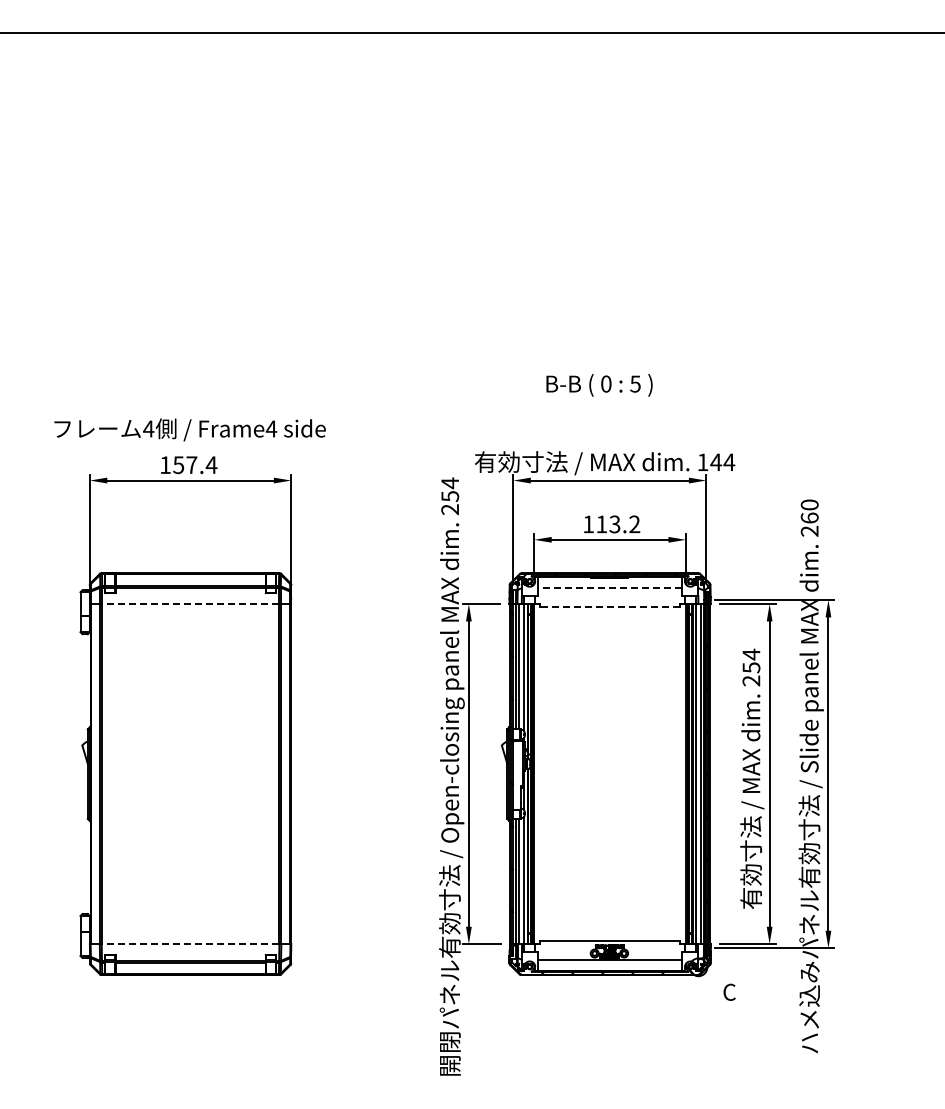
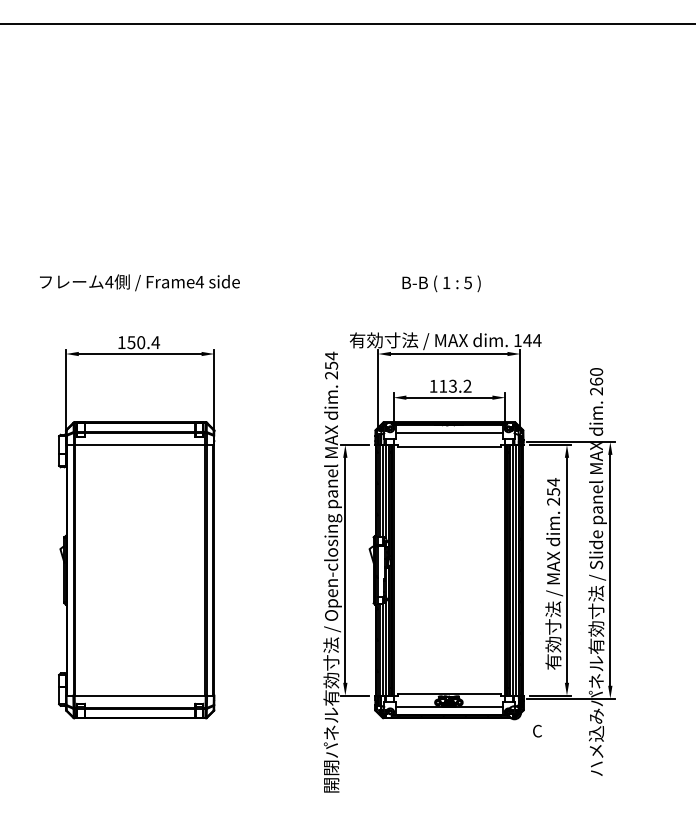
text: (606, 383) -> (446, 282), 0 -> 1
text: (189, 429) -> (139, 282), moved
text: (191, 465) -> (140, 342), 157.4 -> 150.4
line: (609, 588) -> (448, 433), dashed -> solid
line: (190, 604) -> (140, 445), dashed -> solid
line: (609, 606) -> (448, 446), dashed -> solid
line: (190, 944) -> (140, 695), dashed -> solid

